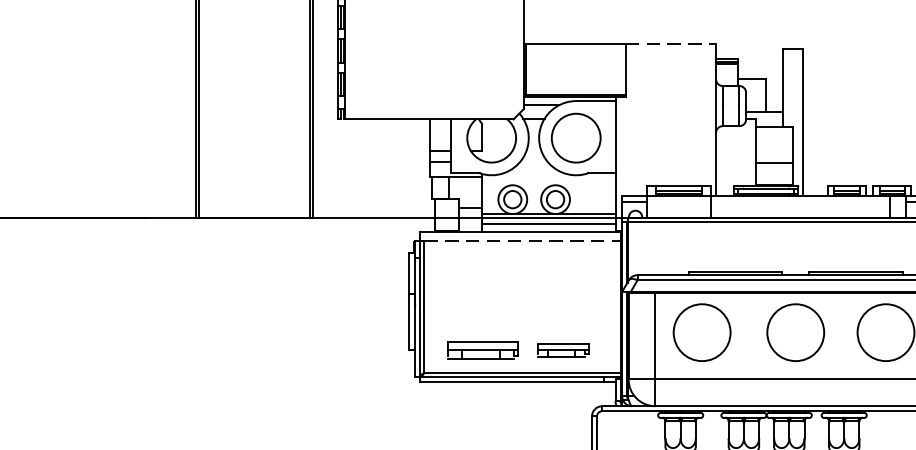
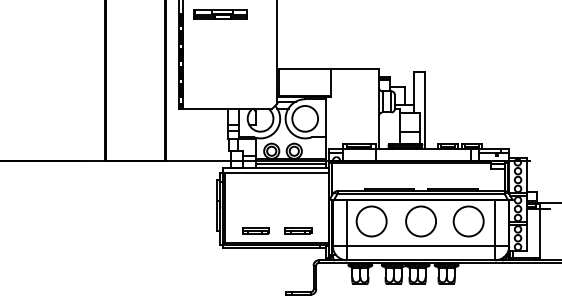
line: (671, 44) -> (355, 69), dashed -> solid
line: (521, 241) -> (276, 173), dashed -> solid
part: (482, 349) -> (255, 230), size x0.71

